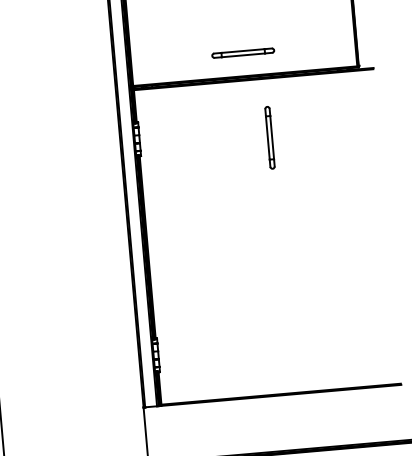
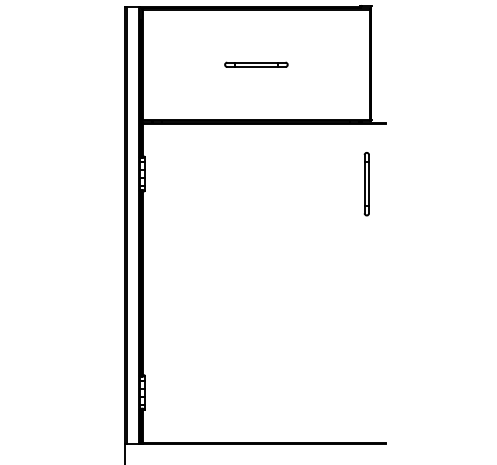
part: (243, 52) -> (256, 64), moved
part: (269, 138) -> (366, 184), moved

